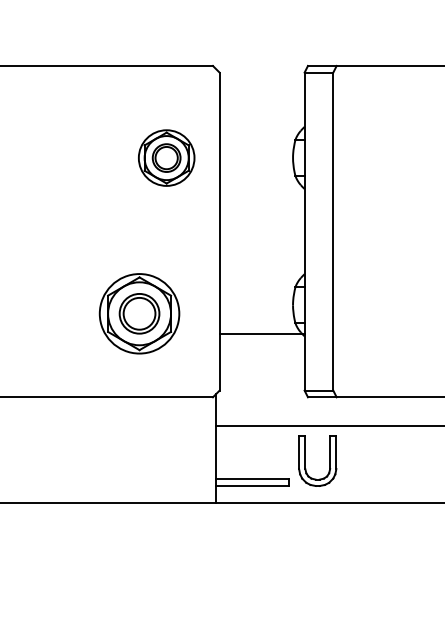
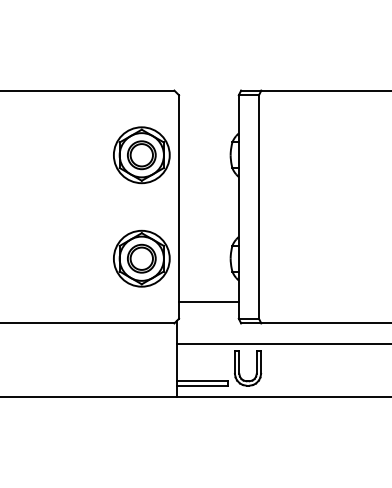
part: (166, 158) -> (141, 155), size x1.43
part: (139, 313) -> (141, 258), moved
line: (261, 333) -> (208, 301), moved

